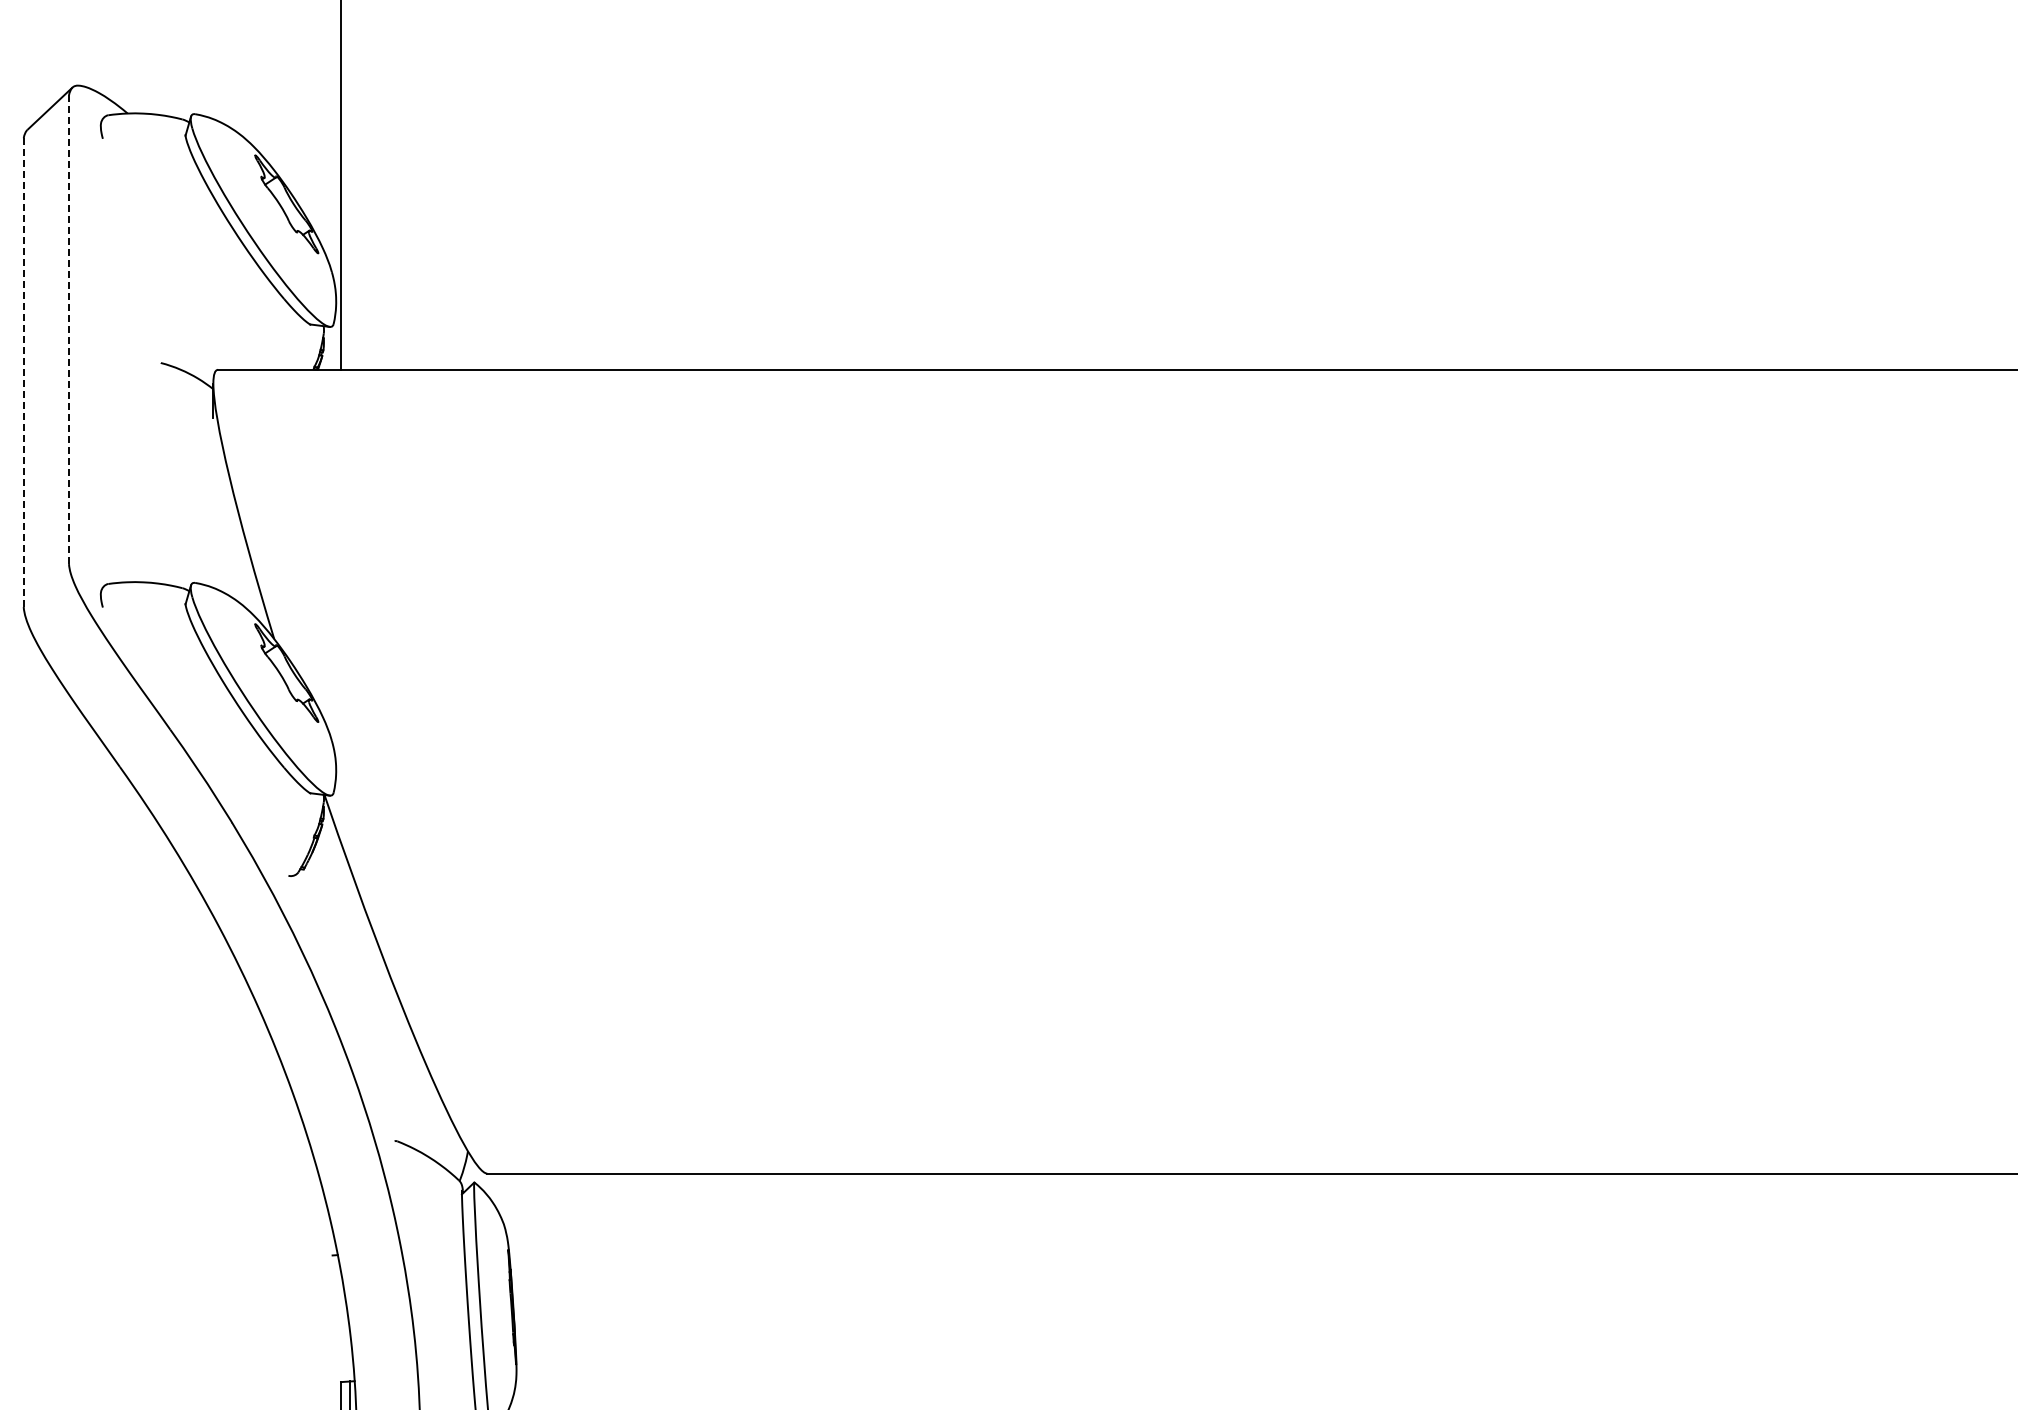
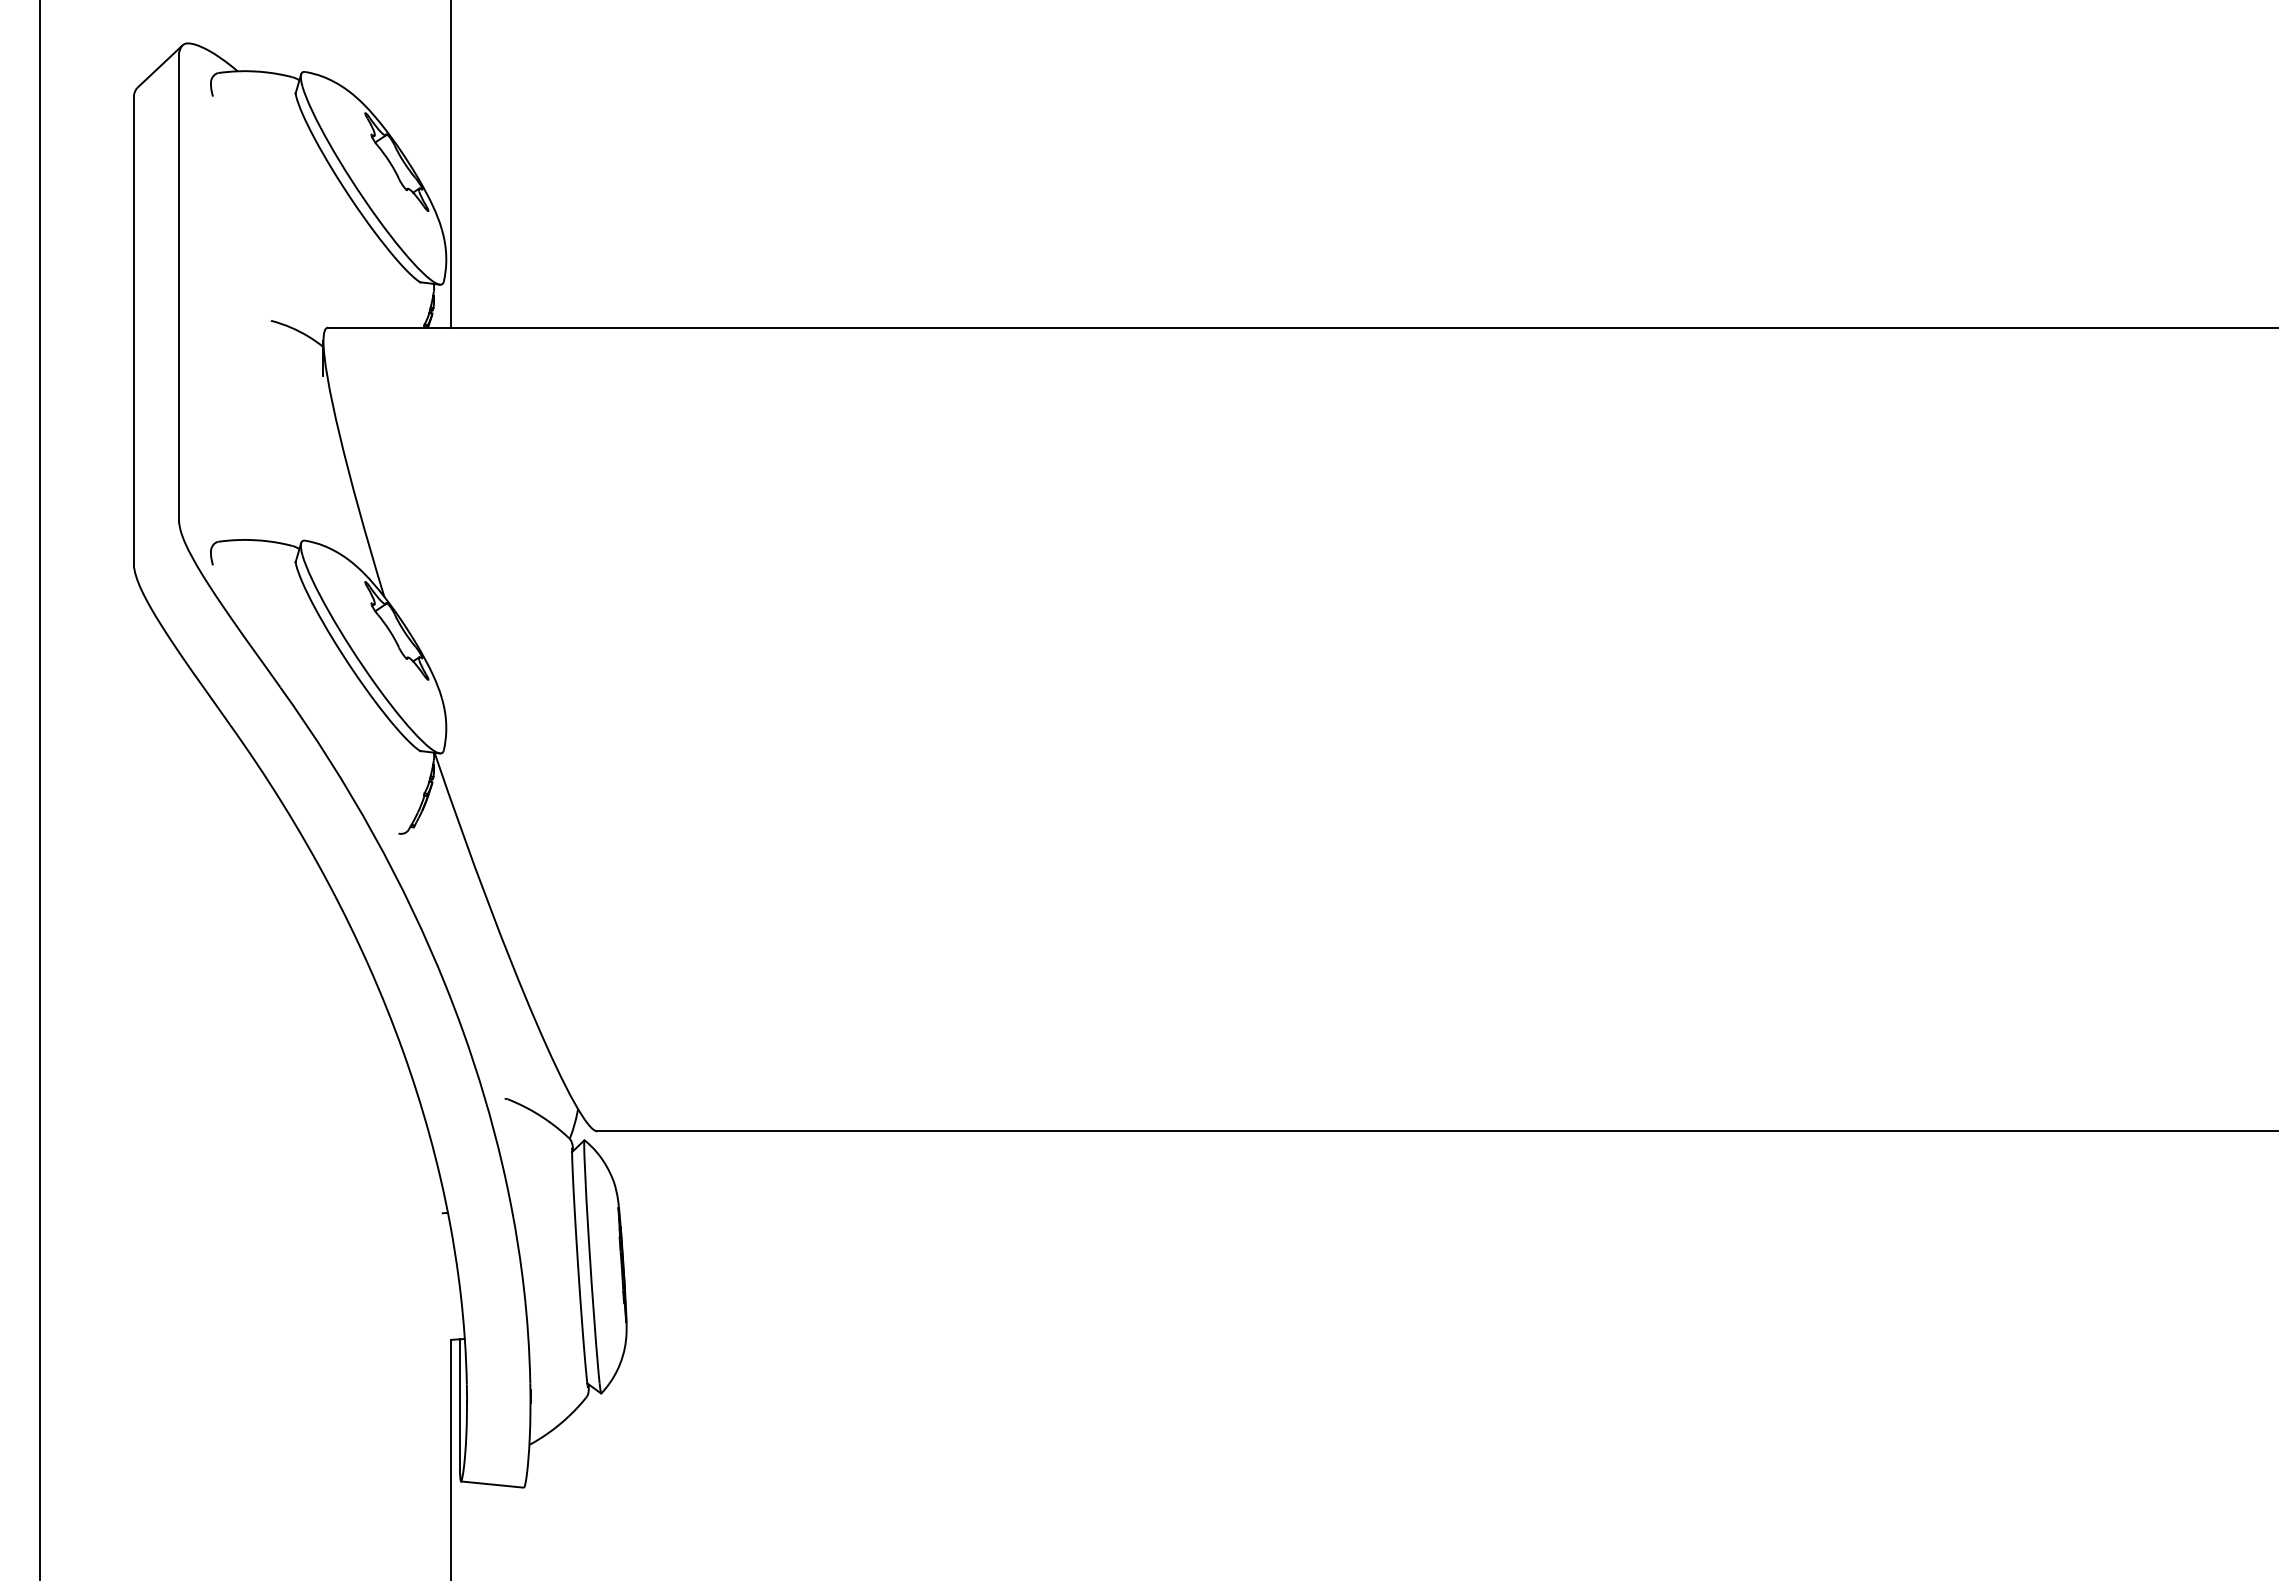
line: (69, 330) -> (179, 288), dashed -> solid
line: (23, 372) -> (133, 330), dashed -> solid

